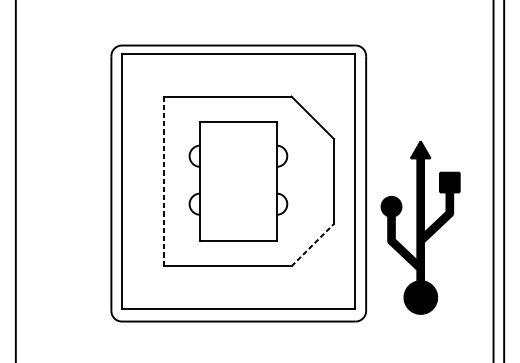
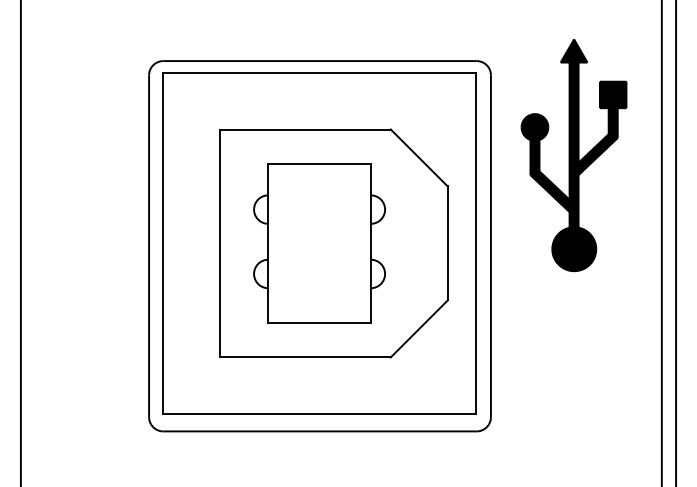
line: (163, 181) -> (219, 243), dashed -> solid
part: (420, 227) -> (573, 155), moved
line: (312, 244) -> (419, 328), dashed -> solid

